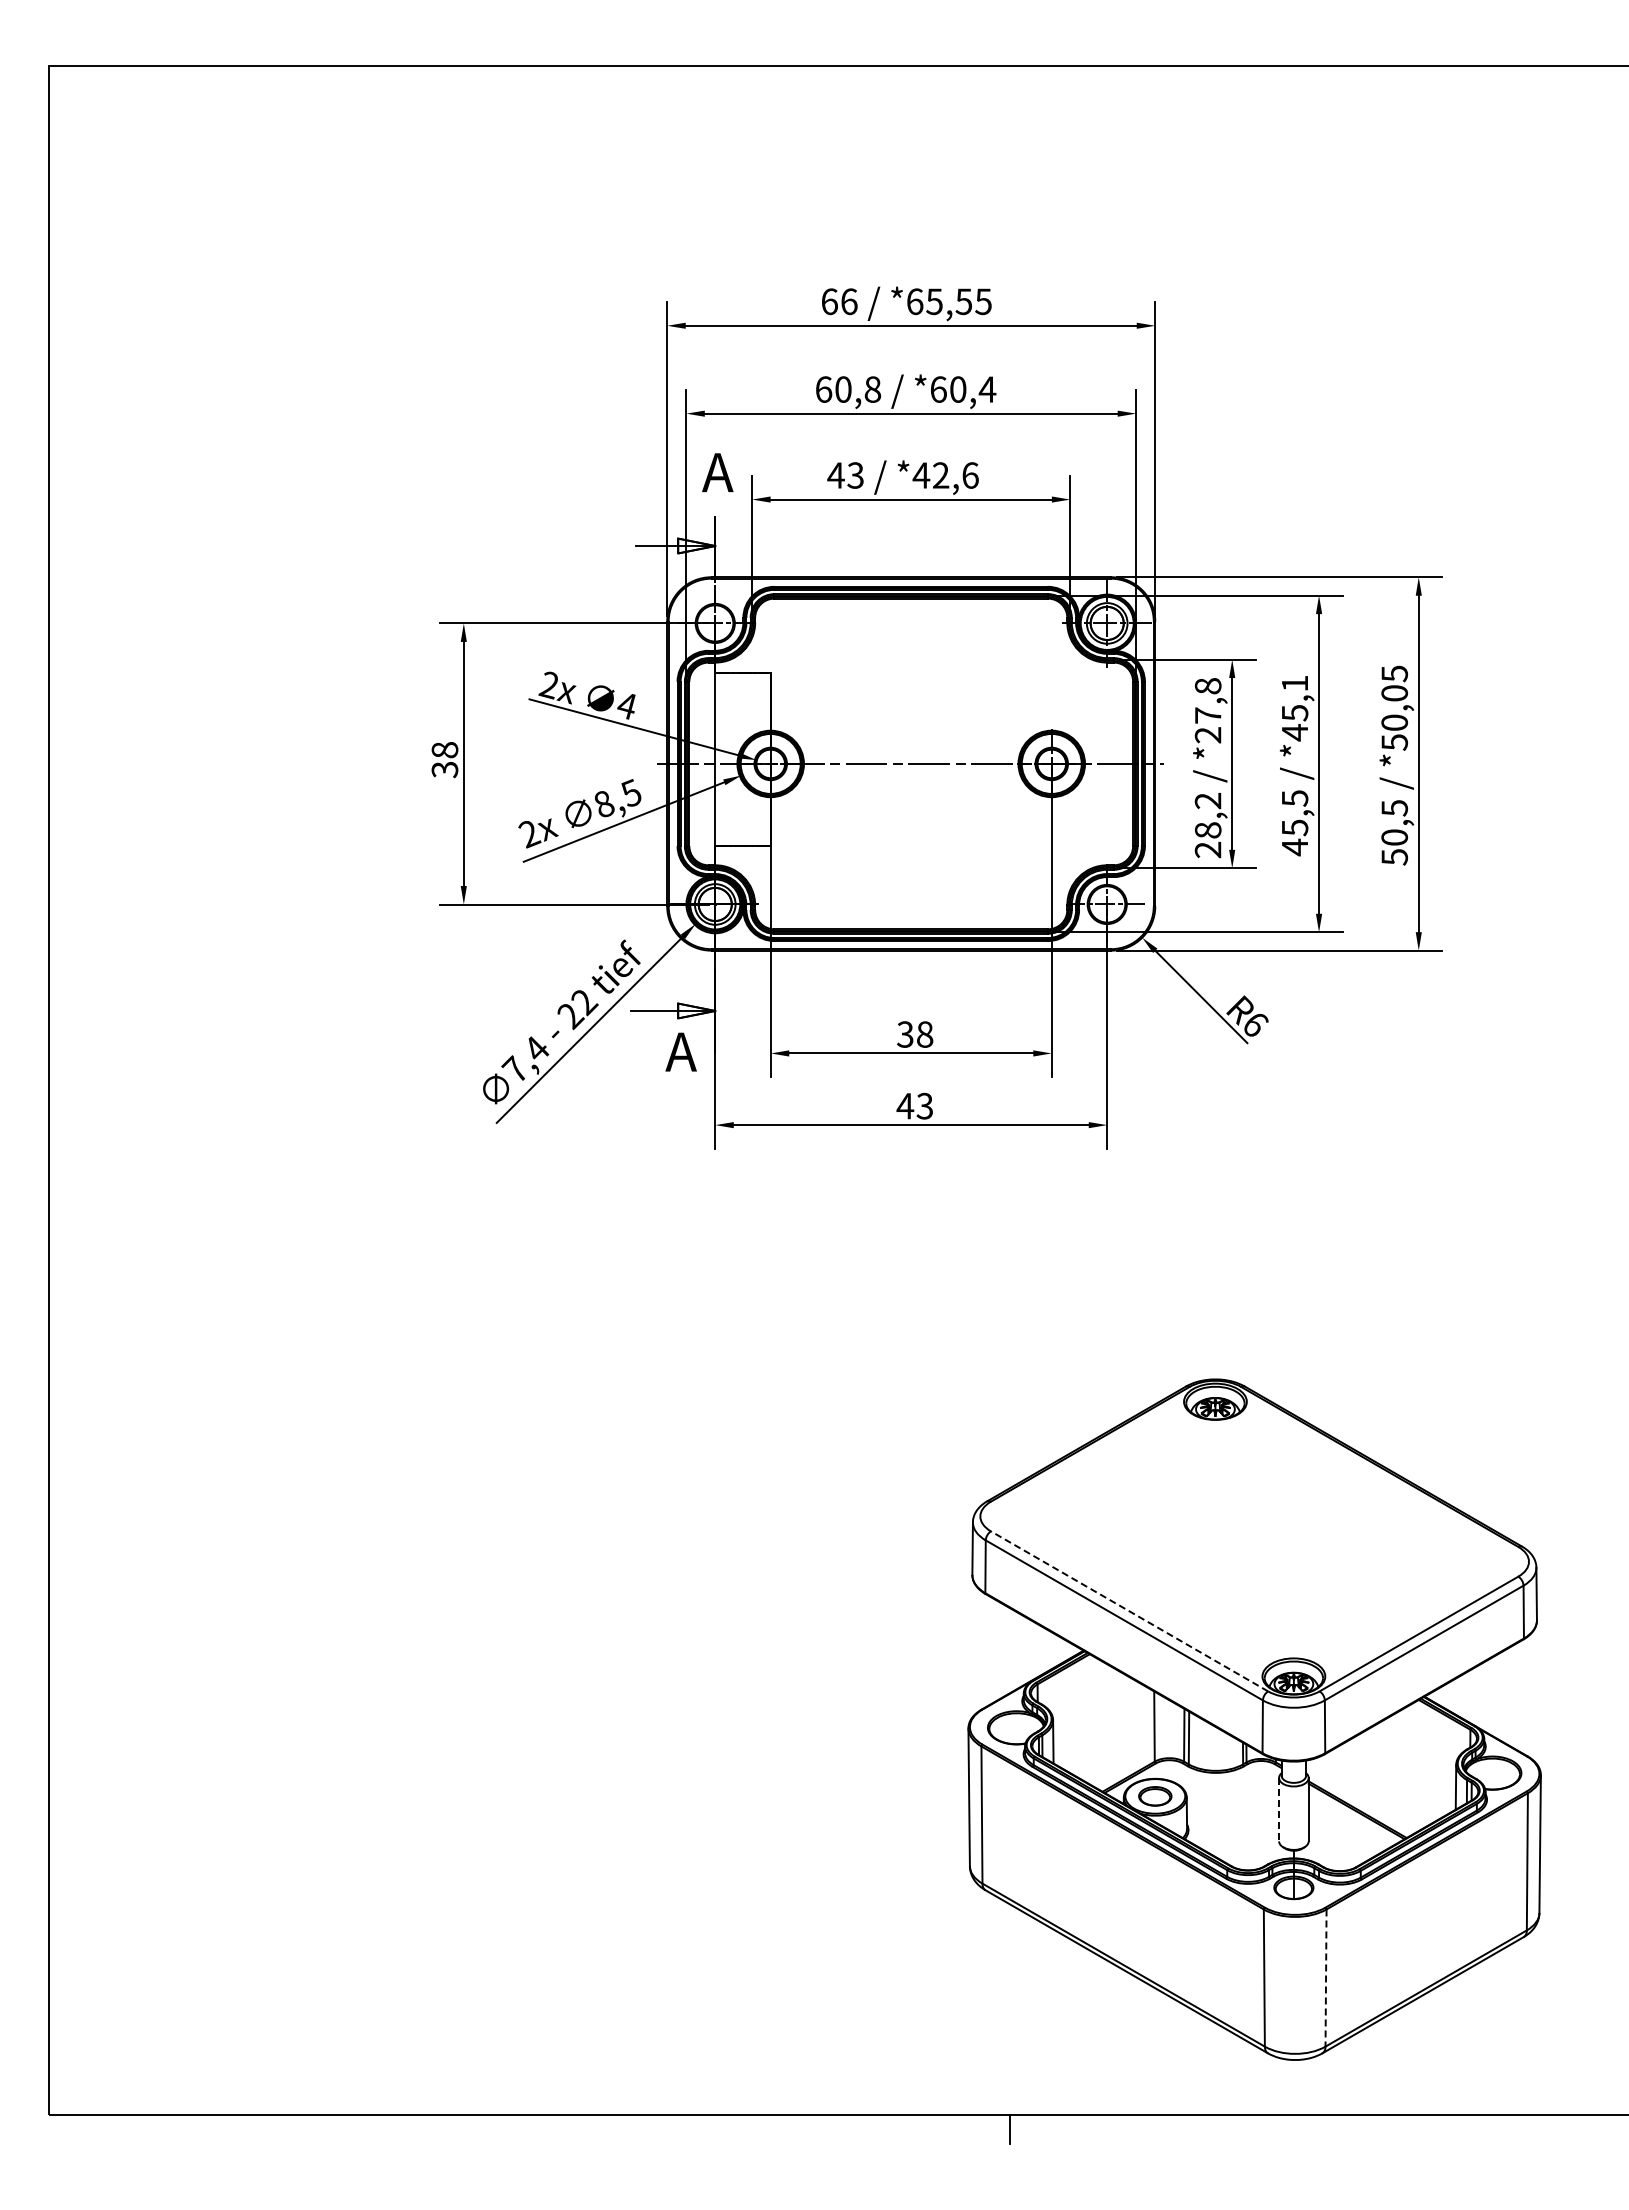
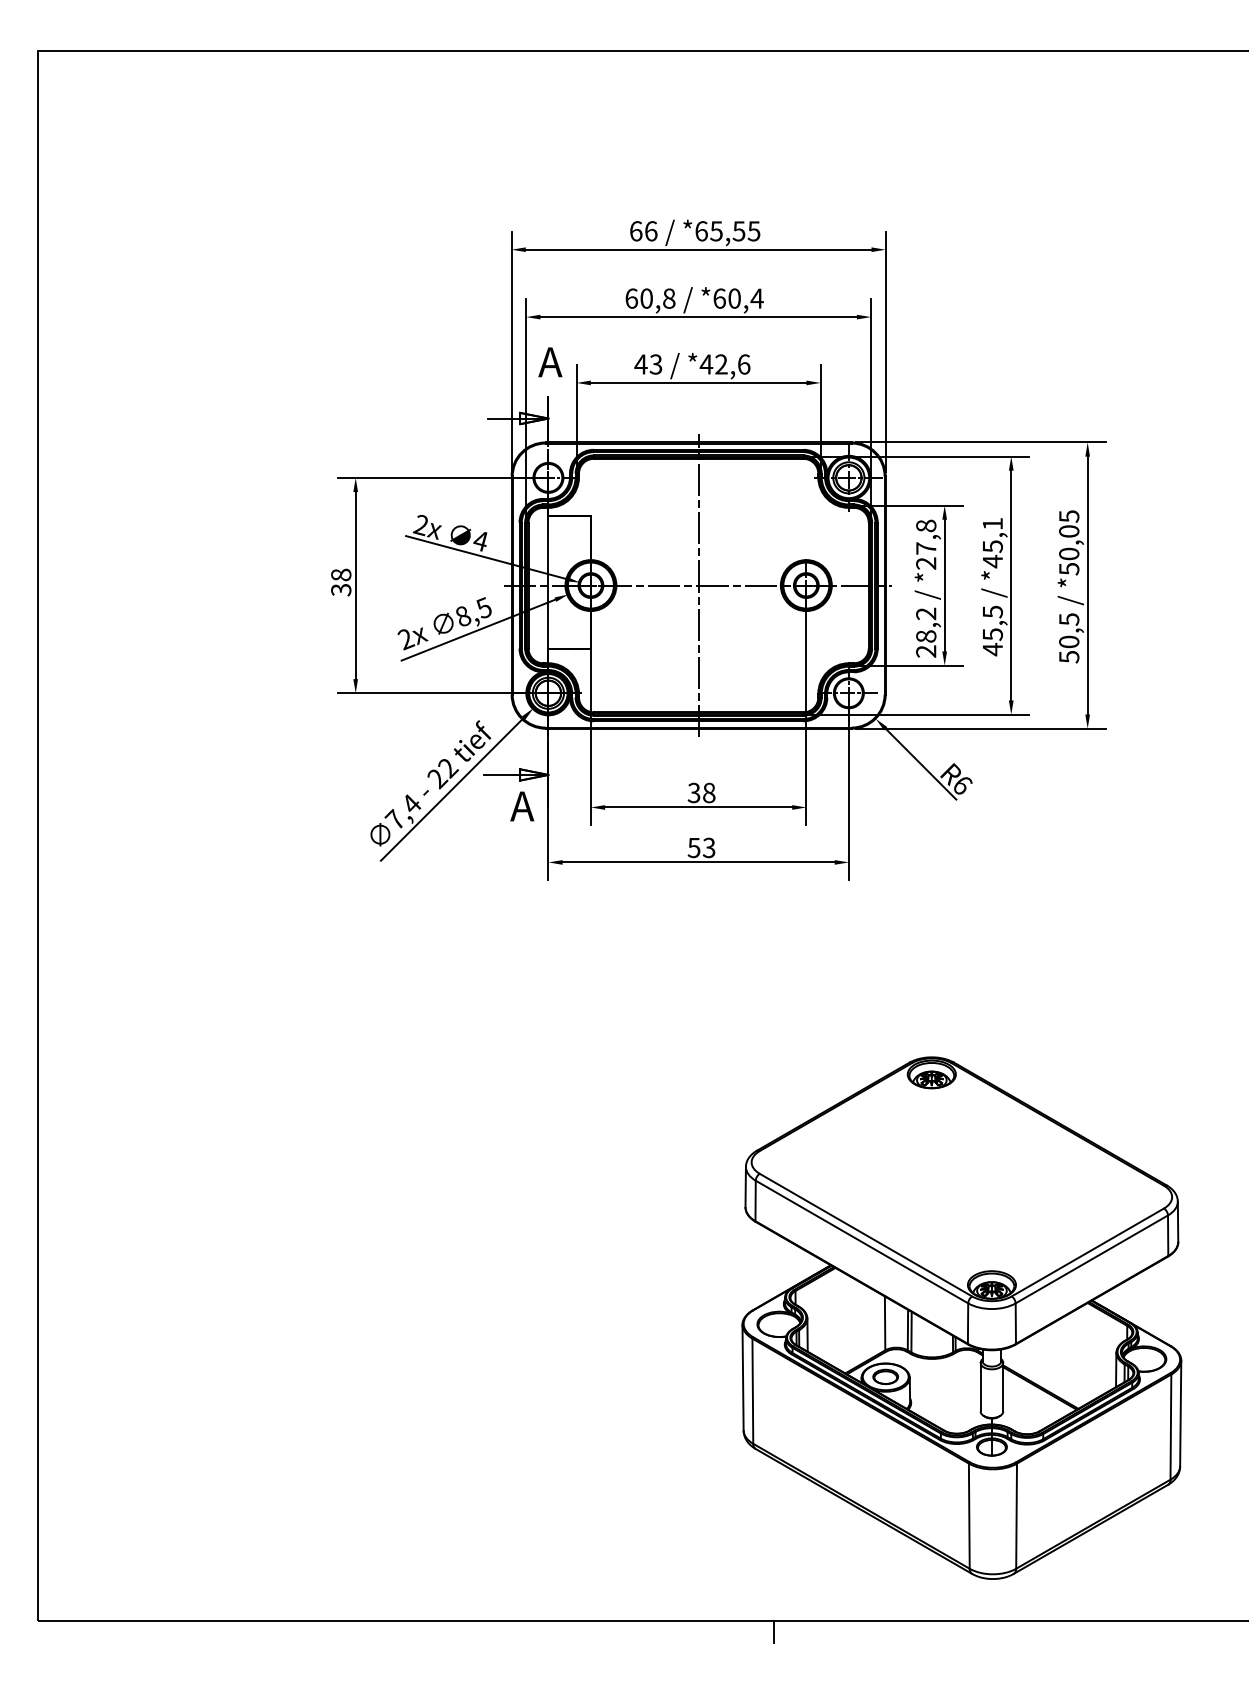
line: (911, 763) -> (698, 585), added
text: (905, 1106) -> (694, 848), 43 -> 53
line: (1129, 1611) -> (865, 1235), dashed -> solid
line: (1279, 1809) -> (980, 1386), dashed -> solid
line: (1326, 1978) -> (1016, 1516), dashed -> solid

